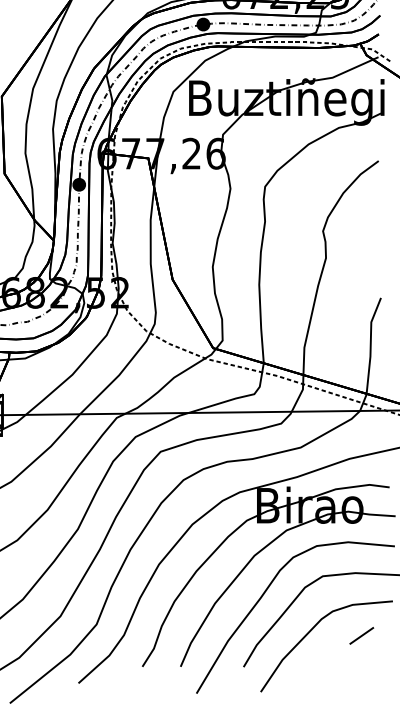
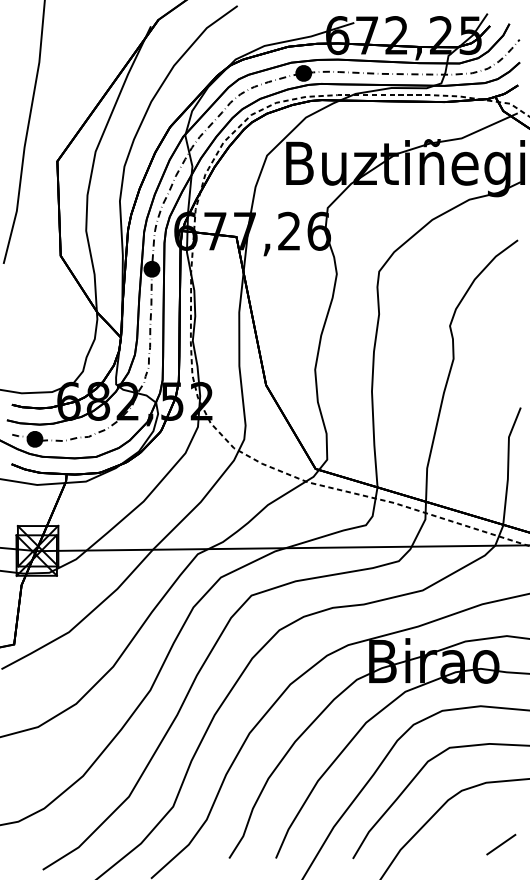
line: (361, 635) -> (501, 844), moved

